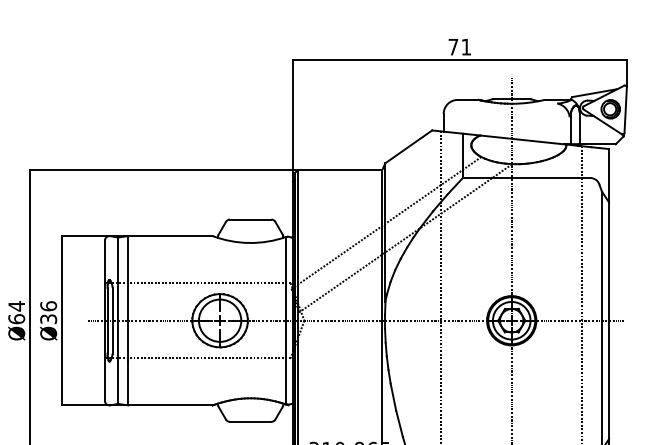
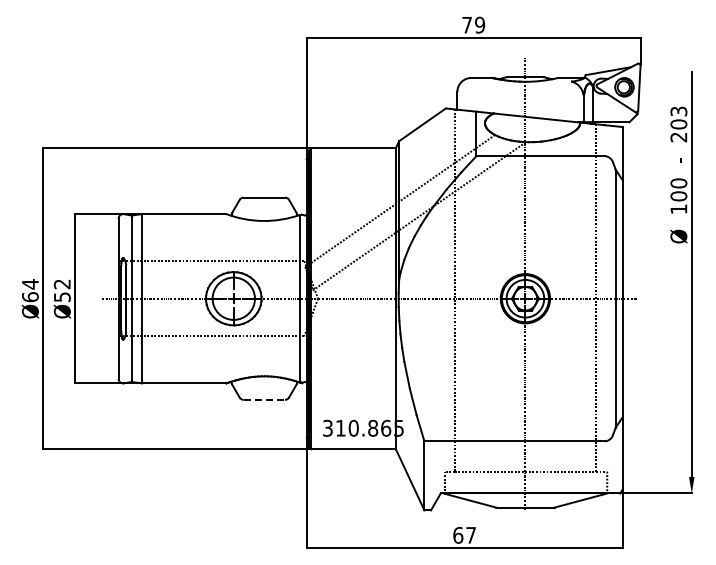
text: (466, 46) -> (480, 24), 71 -> 79
text: (47, 312) -> (61, 290), Ø36 -> Ø52
line: (250, 421) -> (264, 399), solid -> dashed

